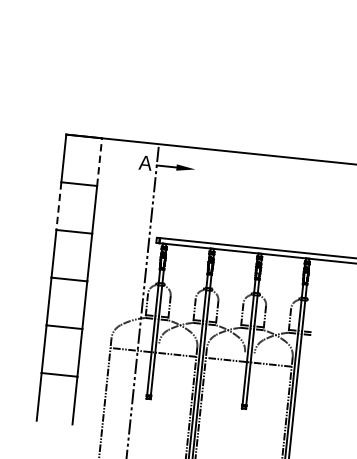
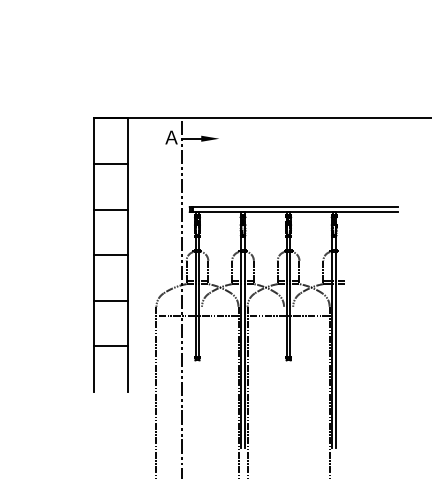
line: (99, 162) -> (127, 141), dashed -> solid
line: (58, 205) -> (93, 186), dashed -> solid

